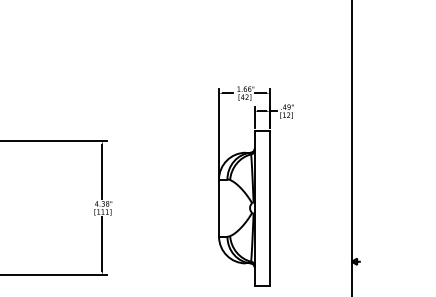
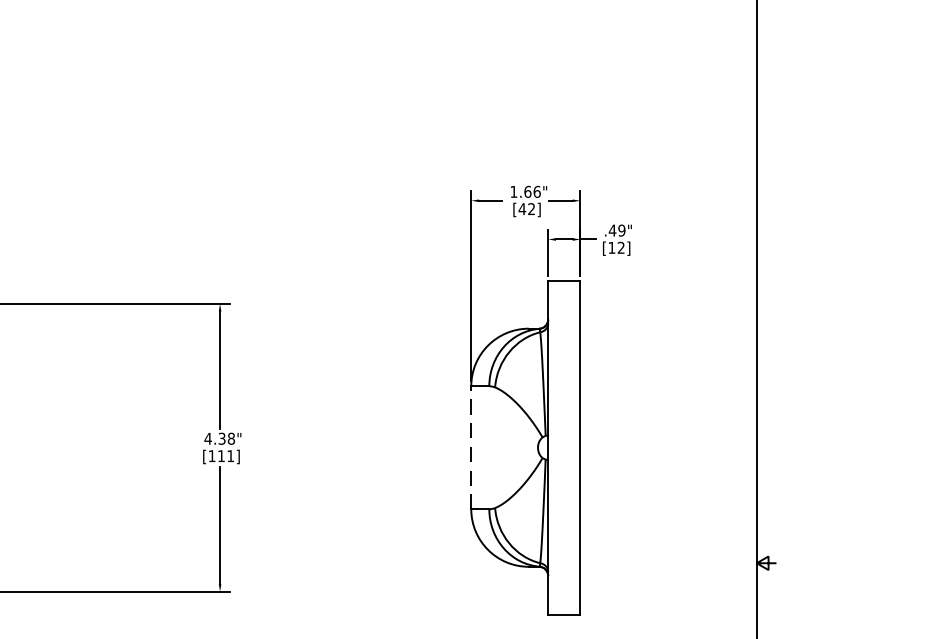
line: (219, 208) -> (472, 448), solid -> dashed

